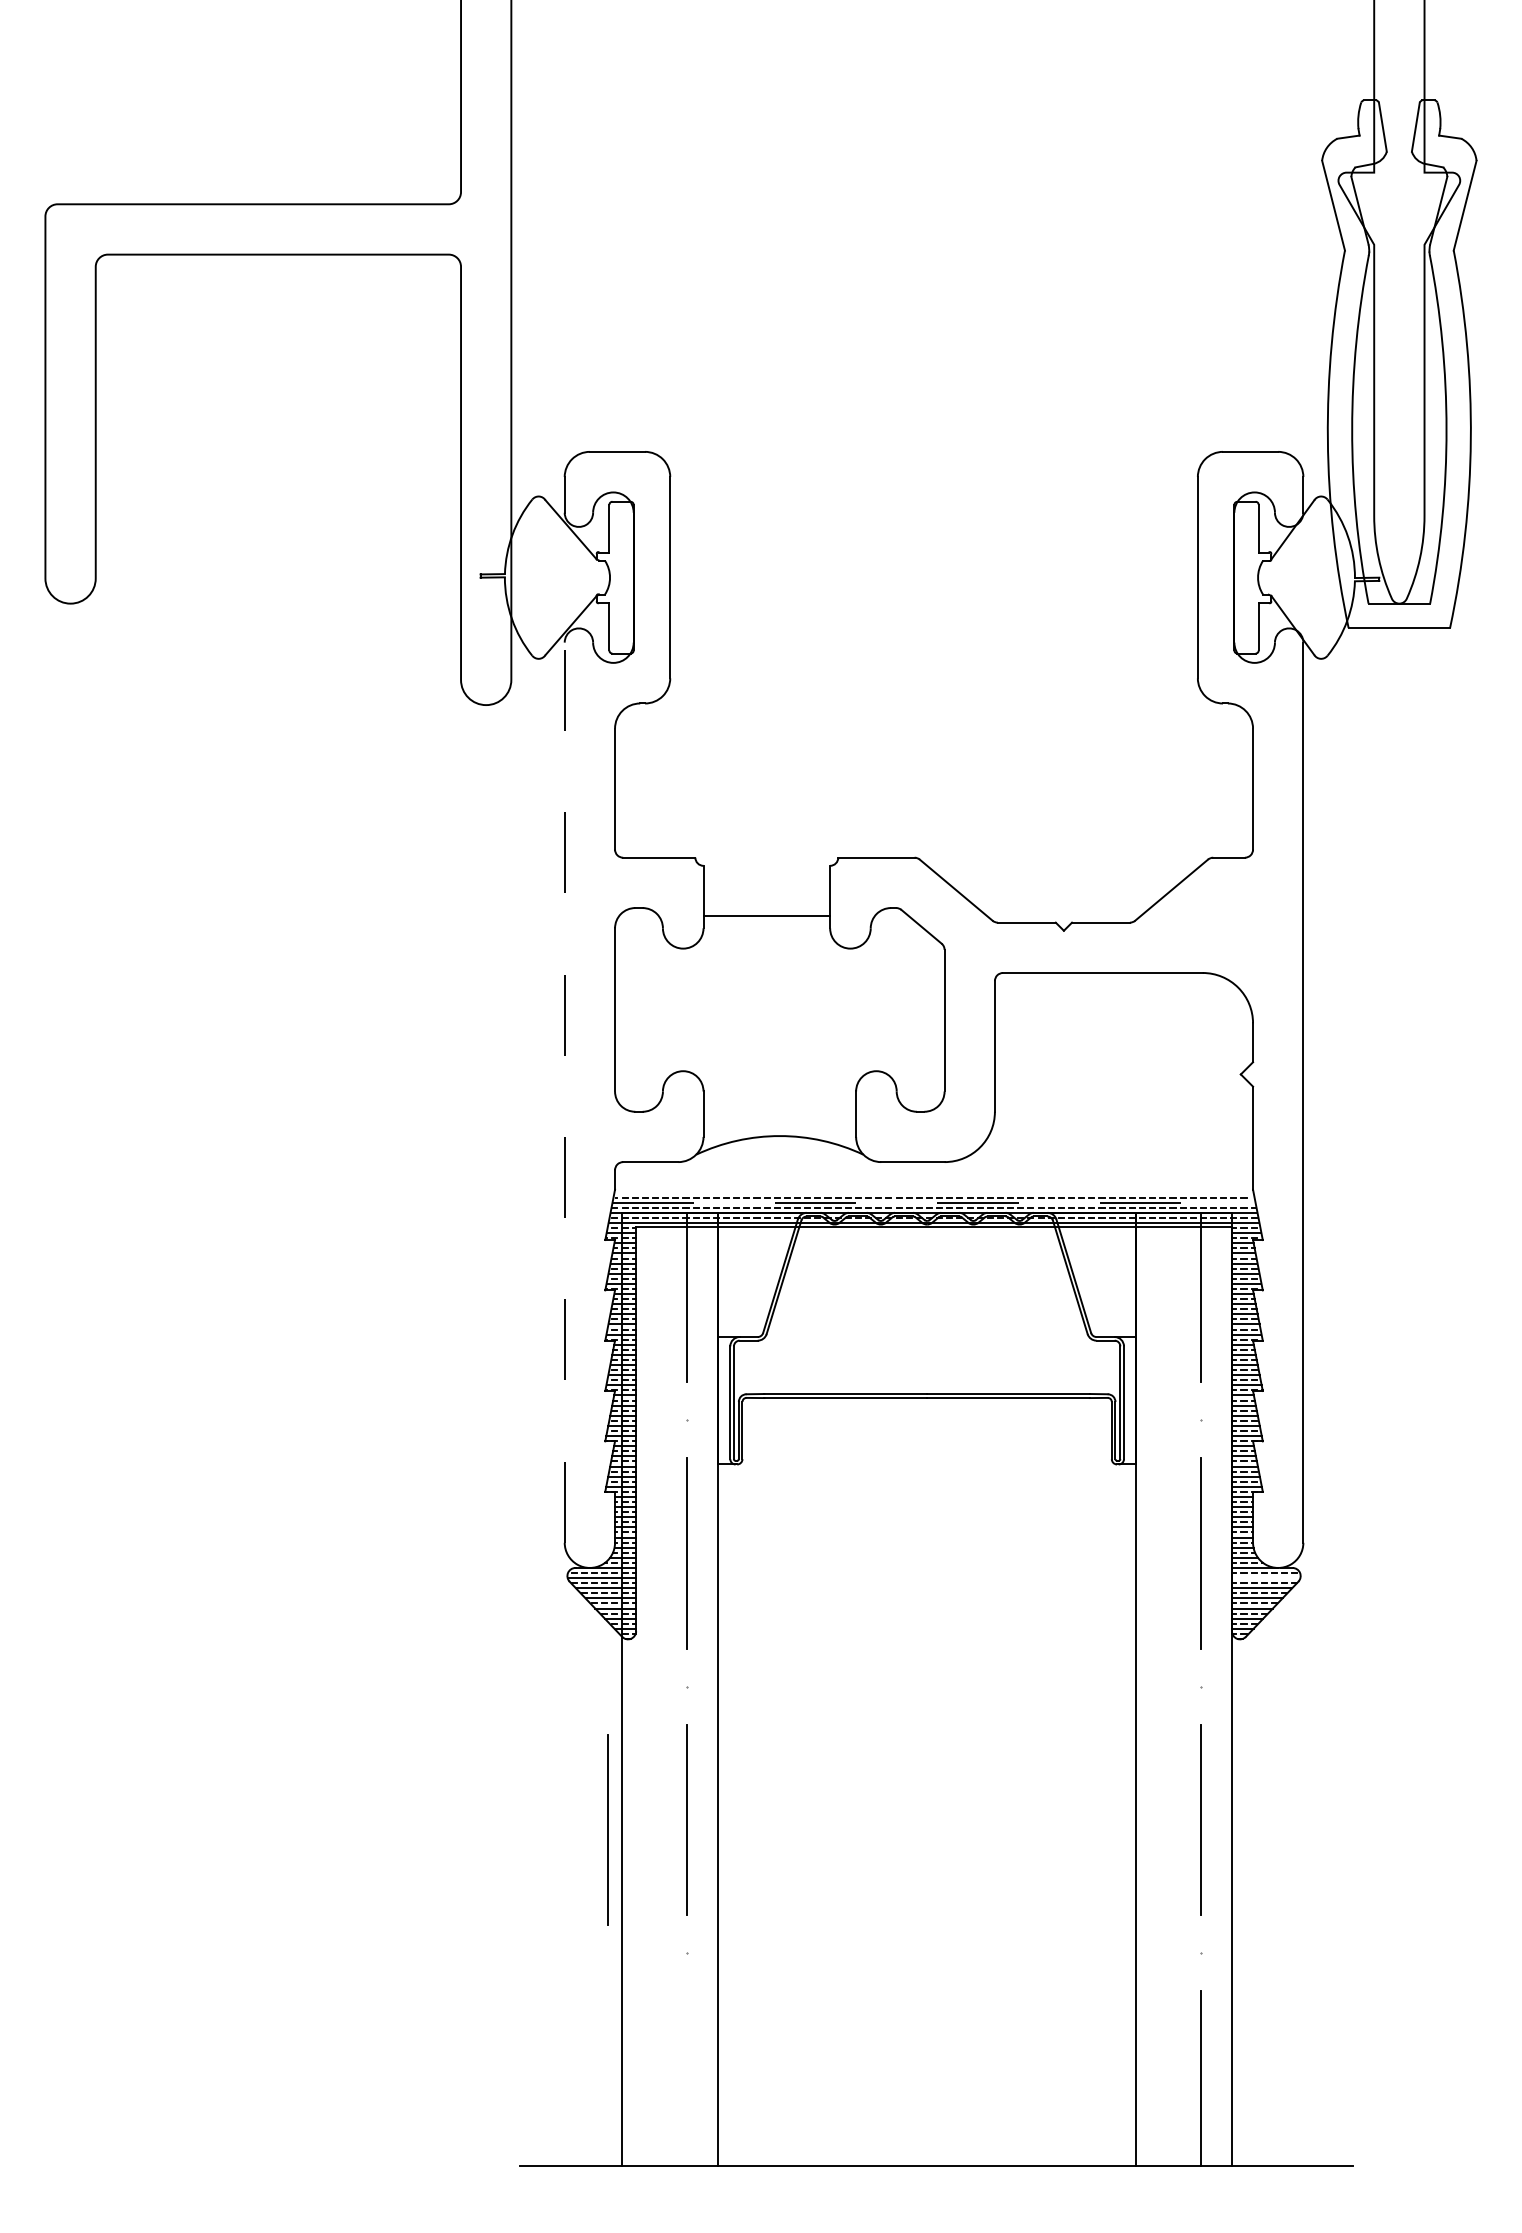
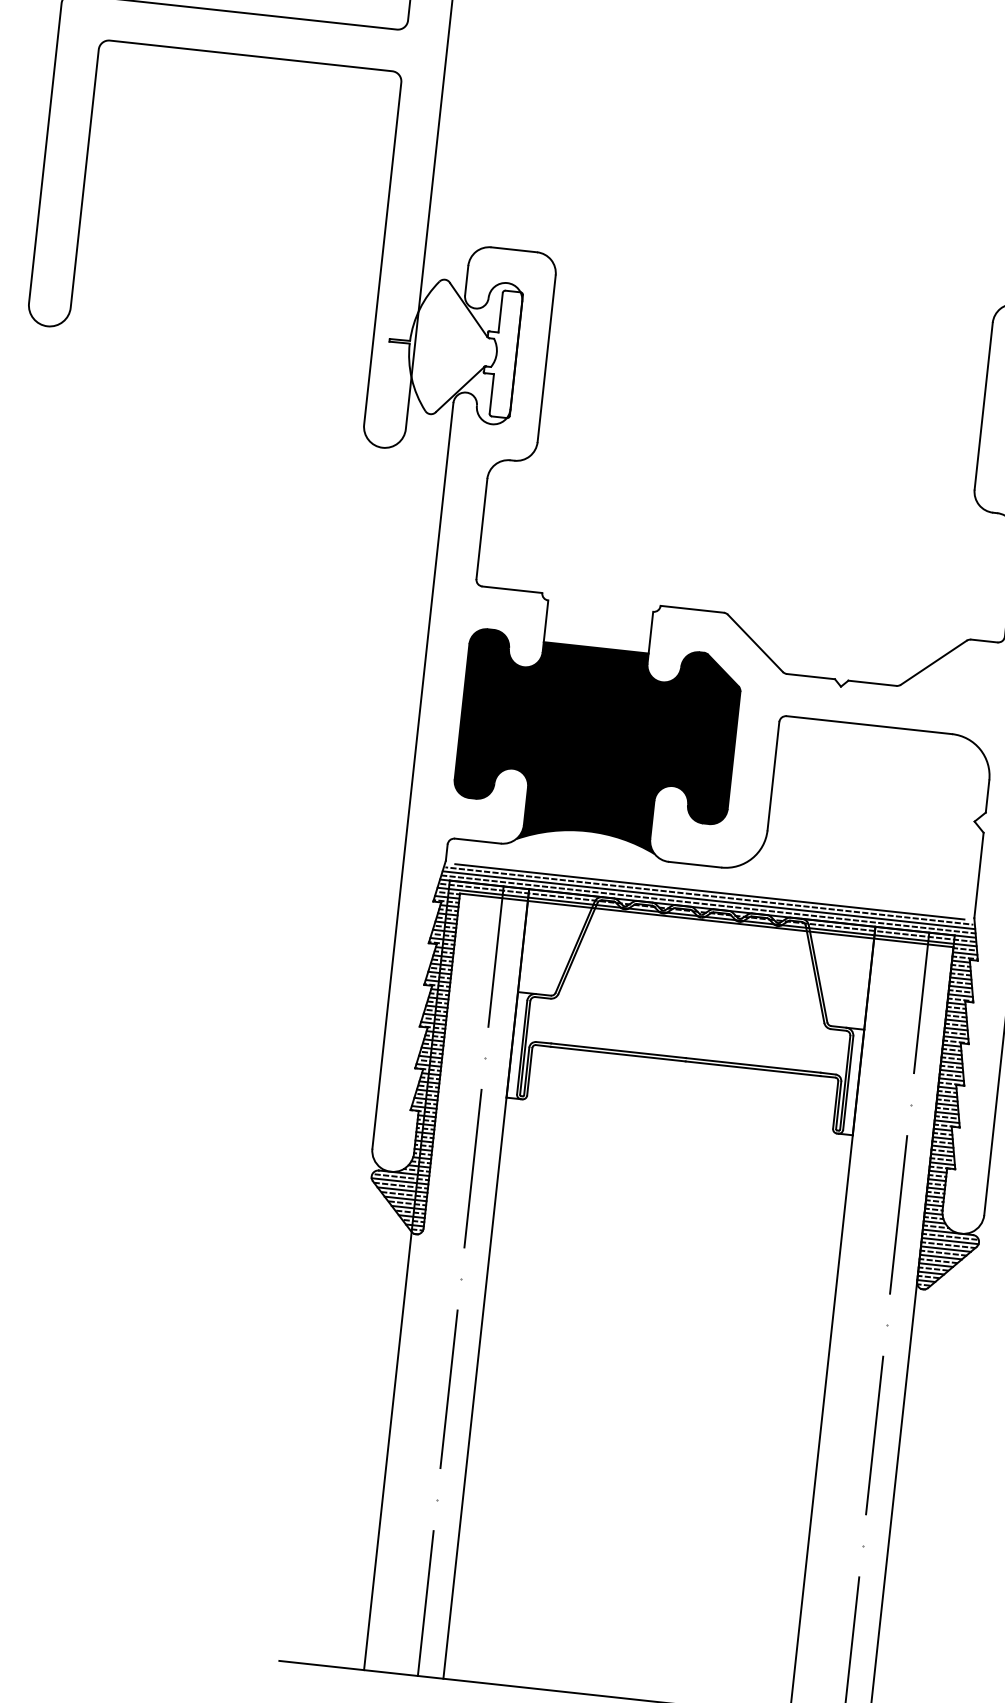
fill: (779, 1031) -> (596, 744), added
line: (564, 1092) -> (412, 775), dashed -> solid
line: (933, 1192) -> (709, 891), added
line: (934, 1202) -> (709, 900), dashed -> solid
line: (1265, 1578) -> (949, 1241), added
line: (607, 1829) -> (382, 1390), removed
line: (687, 2078) -> (425, 1603), added

